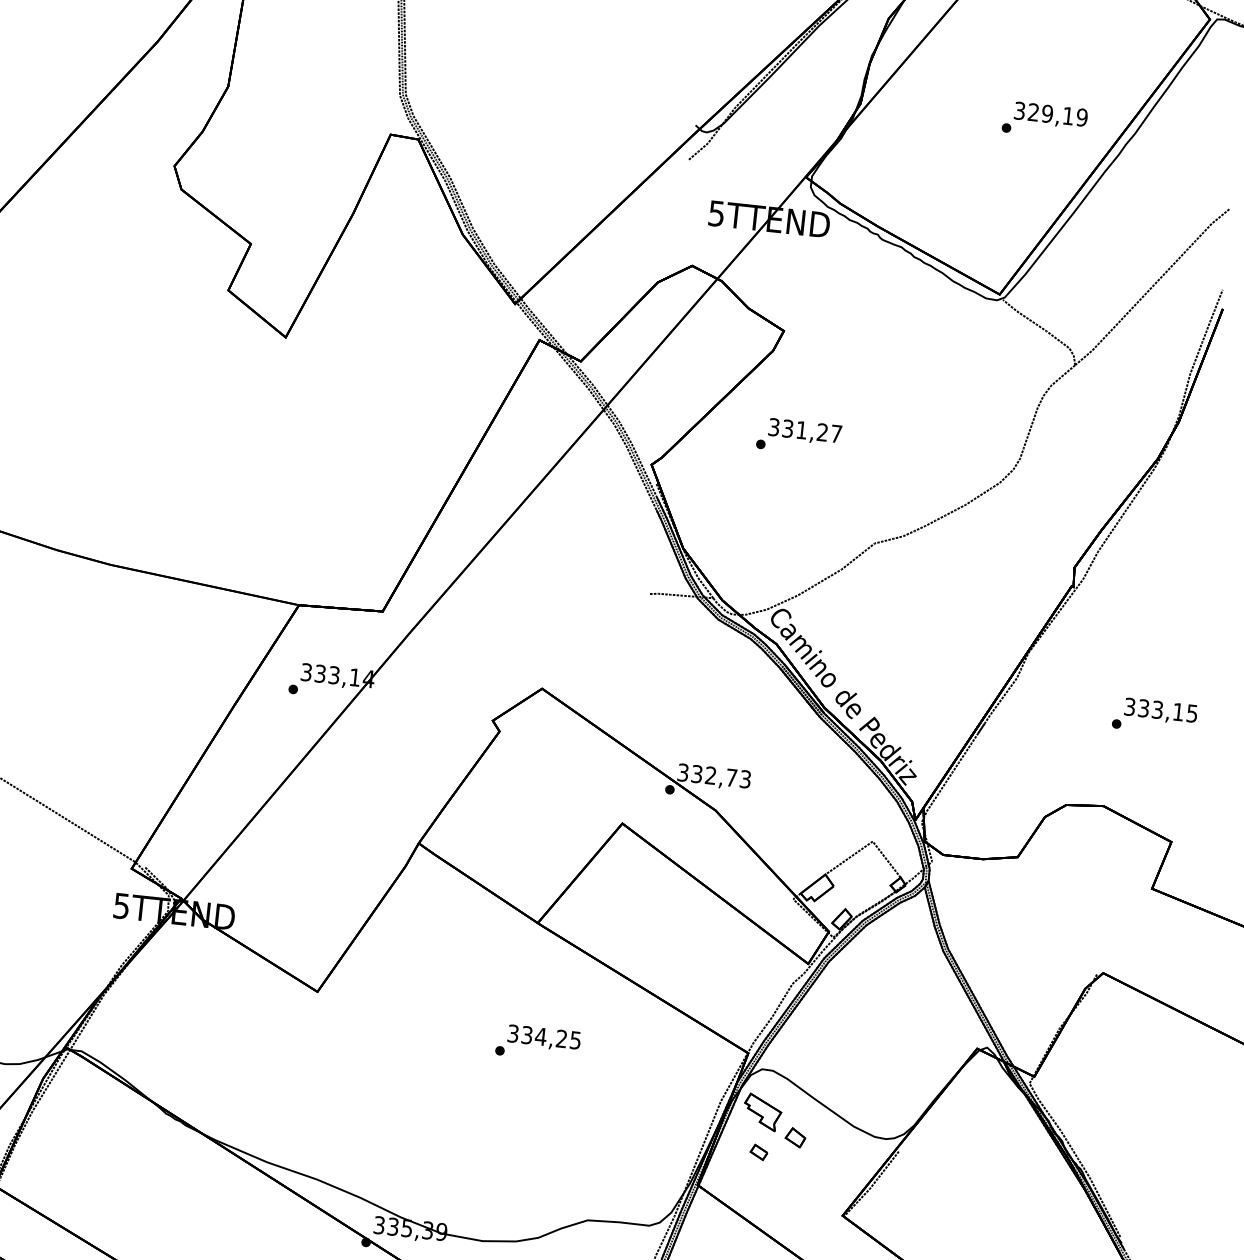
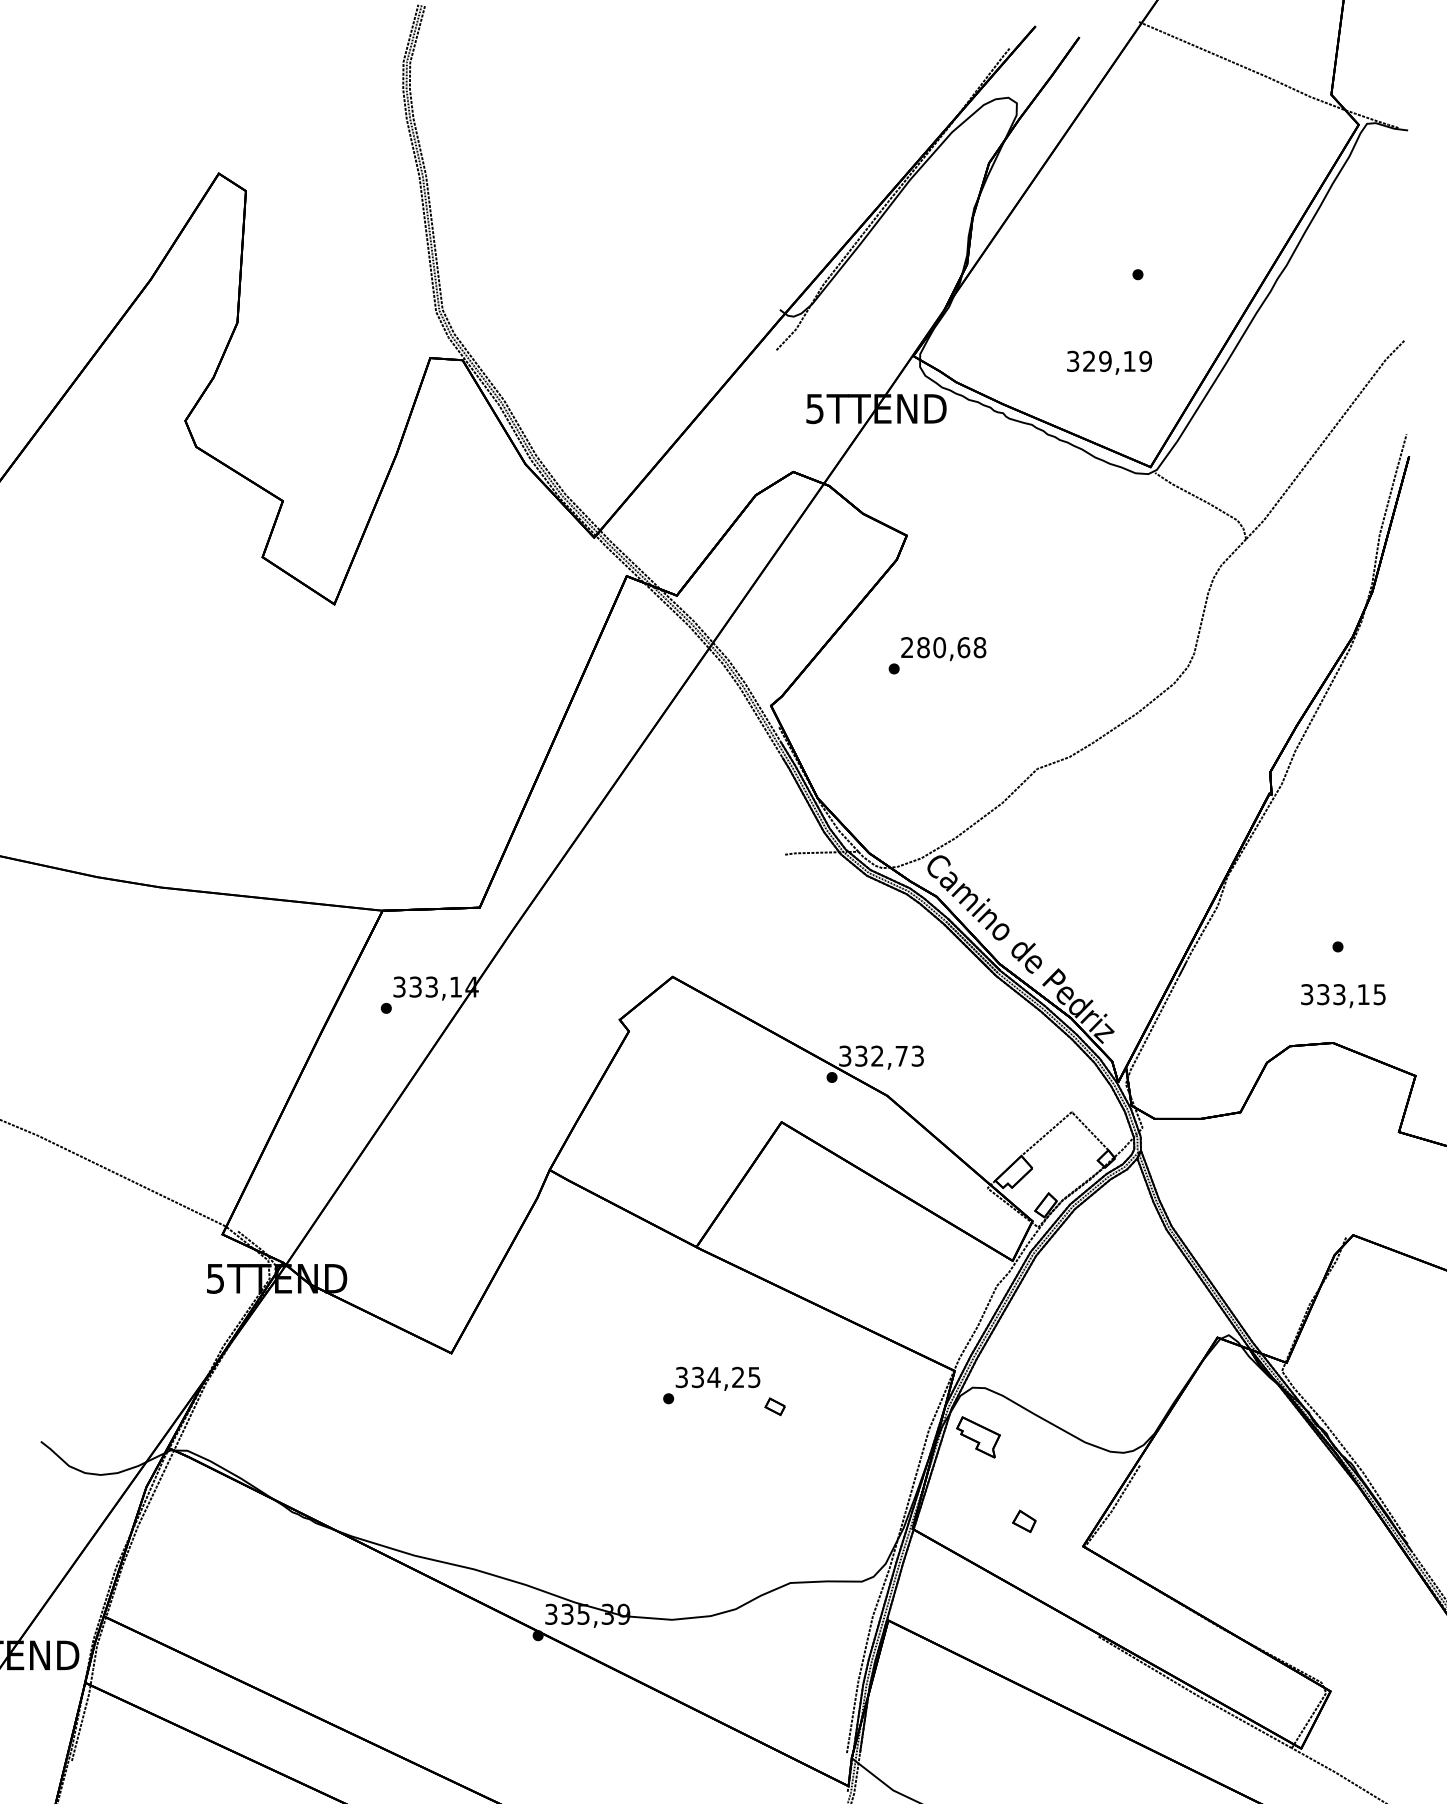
text: (1050, 115) -> (1109, 362), moved
text: (805, 430) -> (943, 647), 331,27 -> 280,68
text: (1160, 711) -> (1343, 996), moved
part: (795, 1136) -> (1024, 1520), moved
part: (758, 1152) -> (774, 1406), moved

